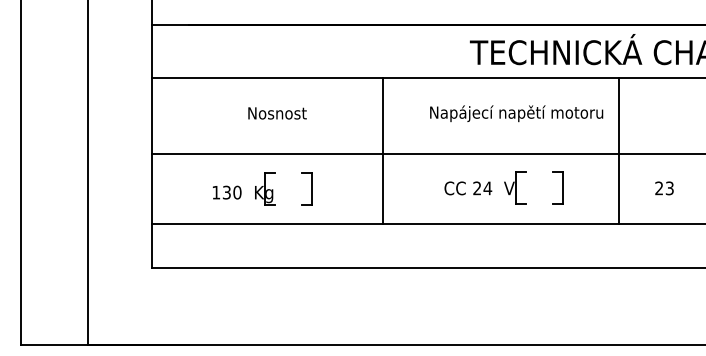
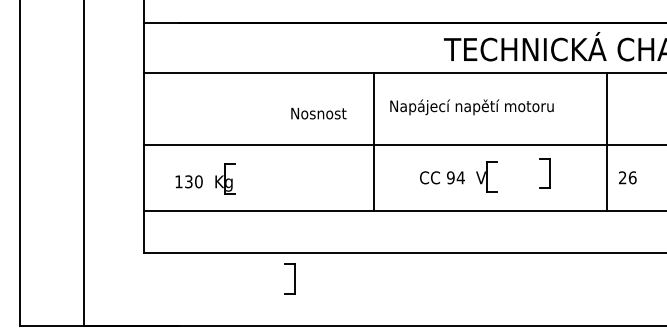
text: (277, 113) -> (318, 113), moved
text: (516, 113) -> (471, 107), moved
line: (383, 150) -> (374, 142), moved
line: (618, 150) -> (606, 142), moved
part: (557, 187) -> (544, 173), moved
part: (244, 188) -> (205, 177), moved
part: (306, 188) -> (289, 278), moved
text: (477, 188) -> (451, 177), 24 -> 94
text: (669, 188) -> (632, 177), 23 -> 26

